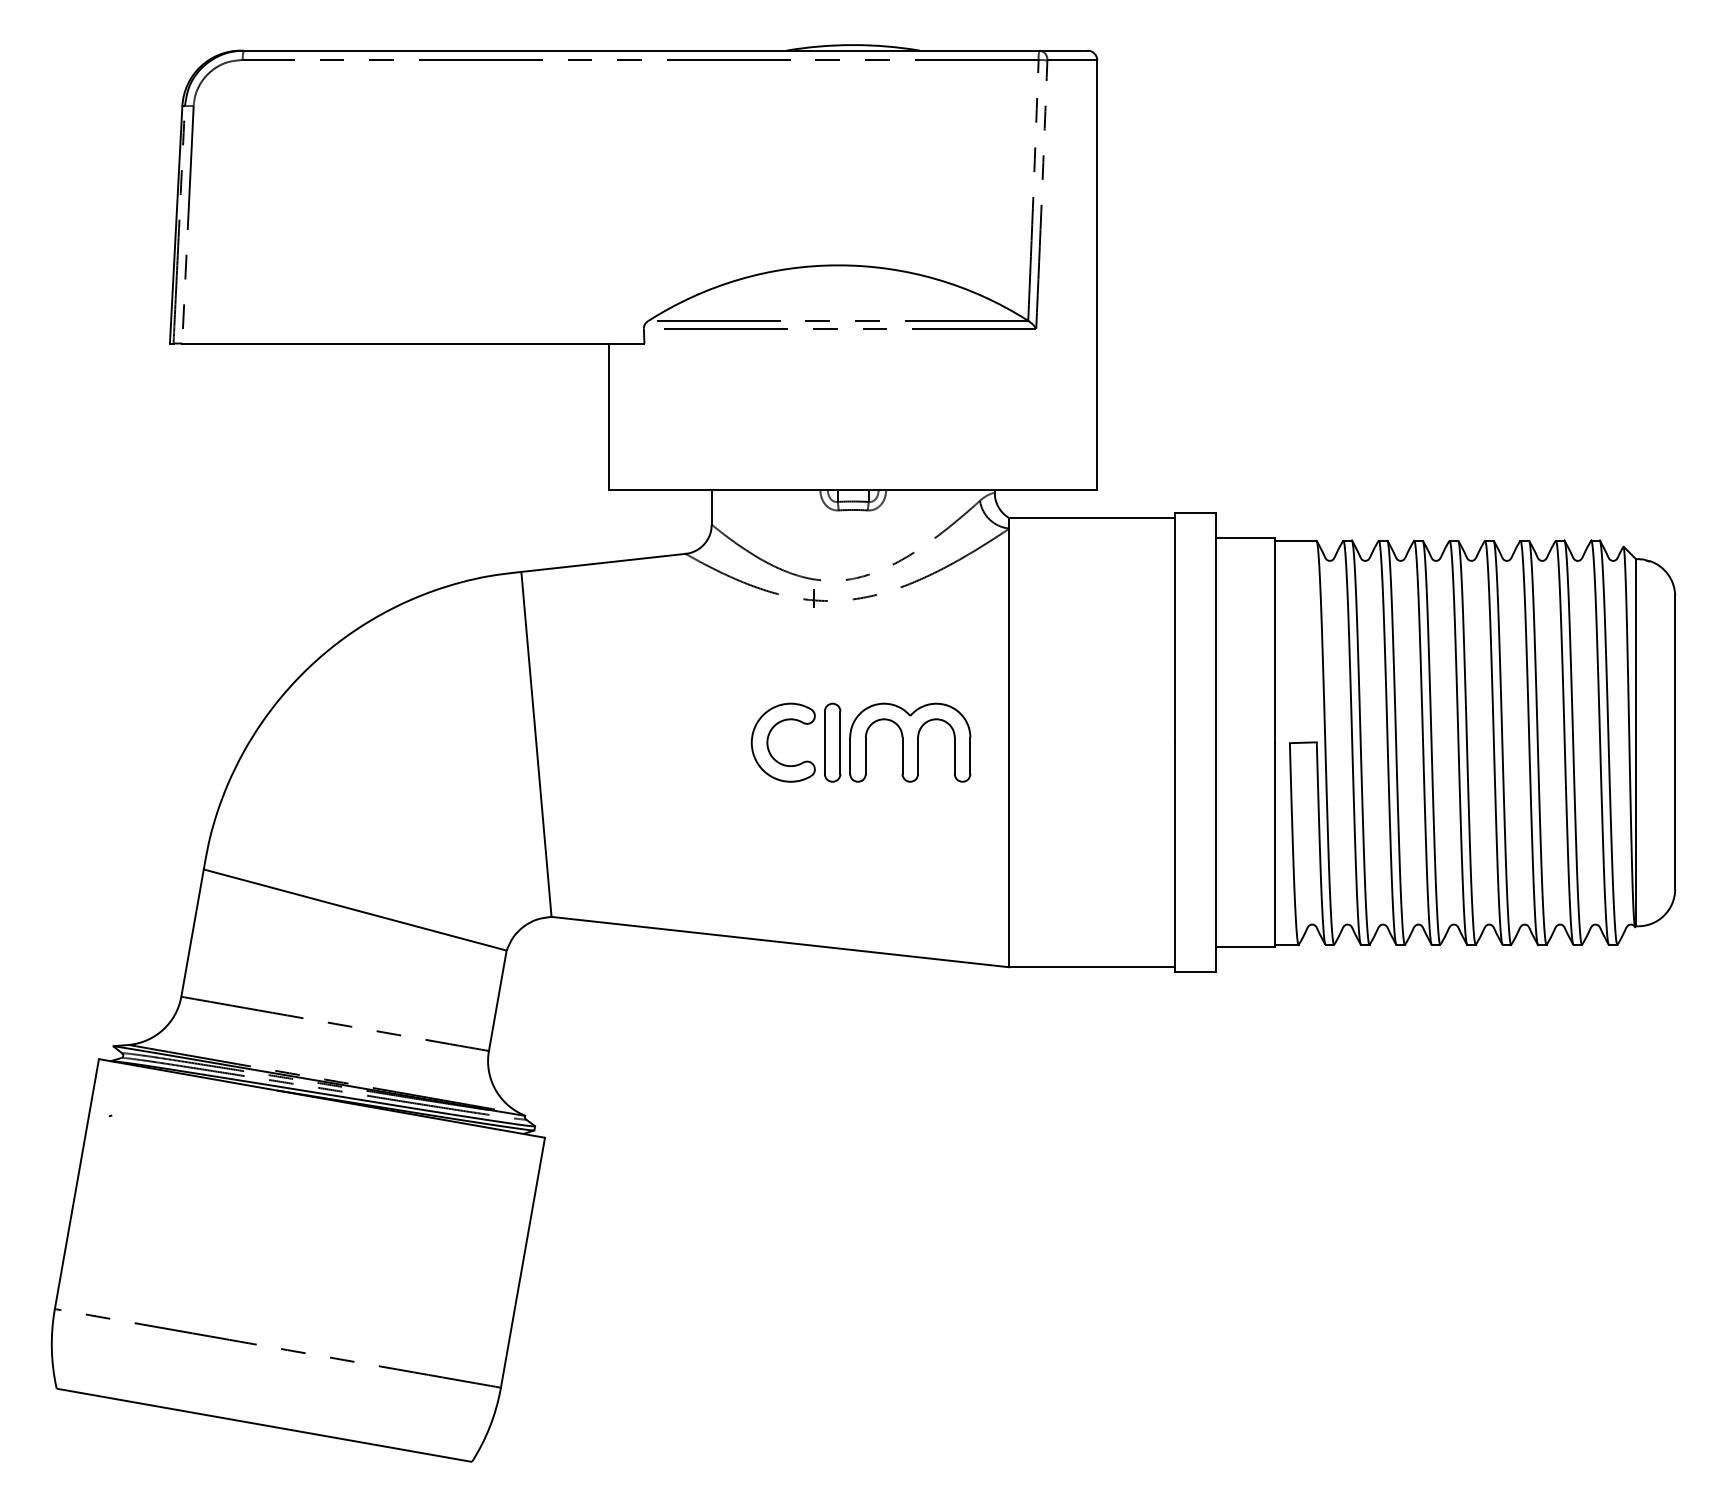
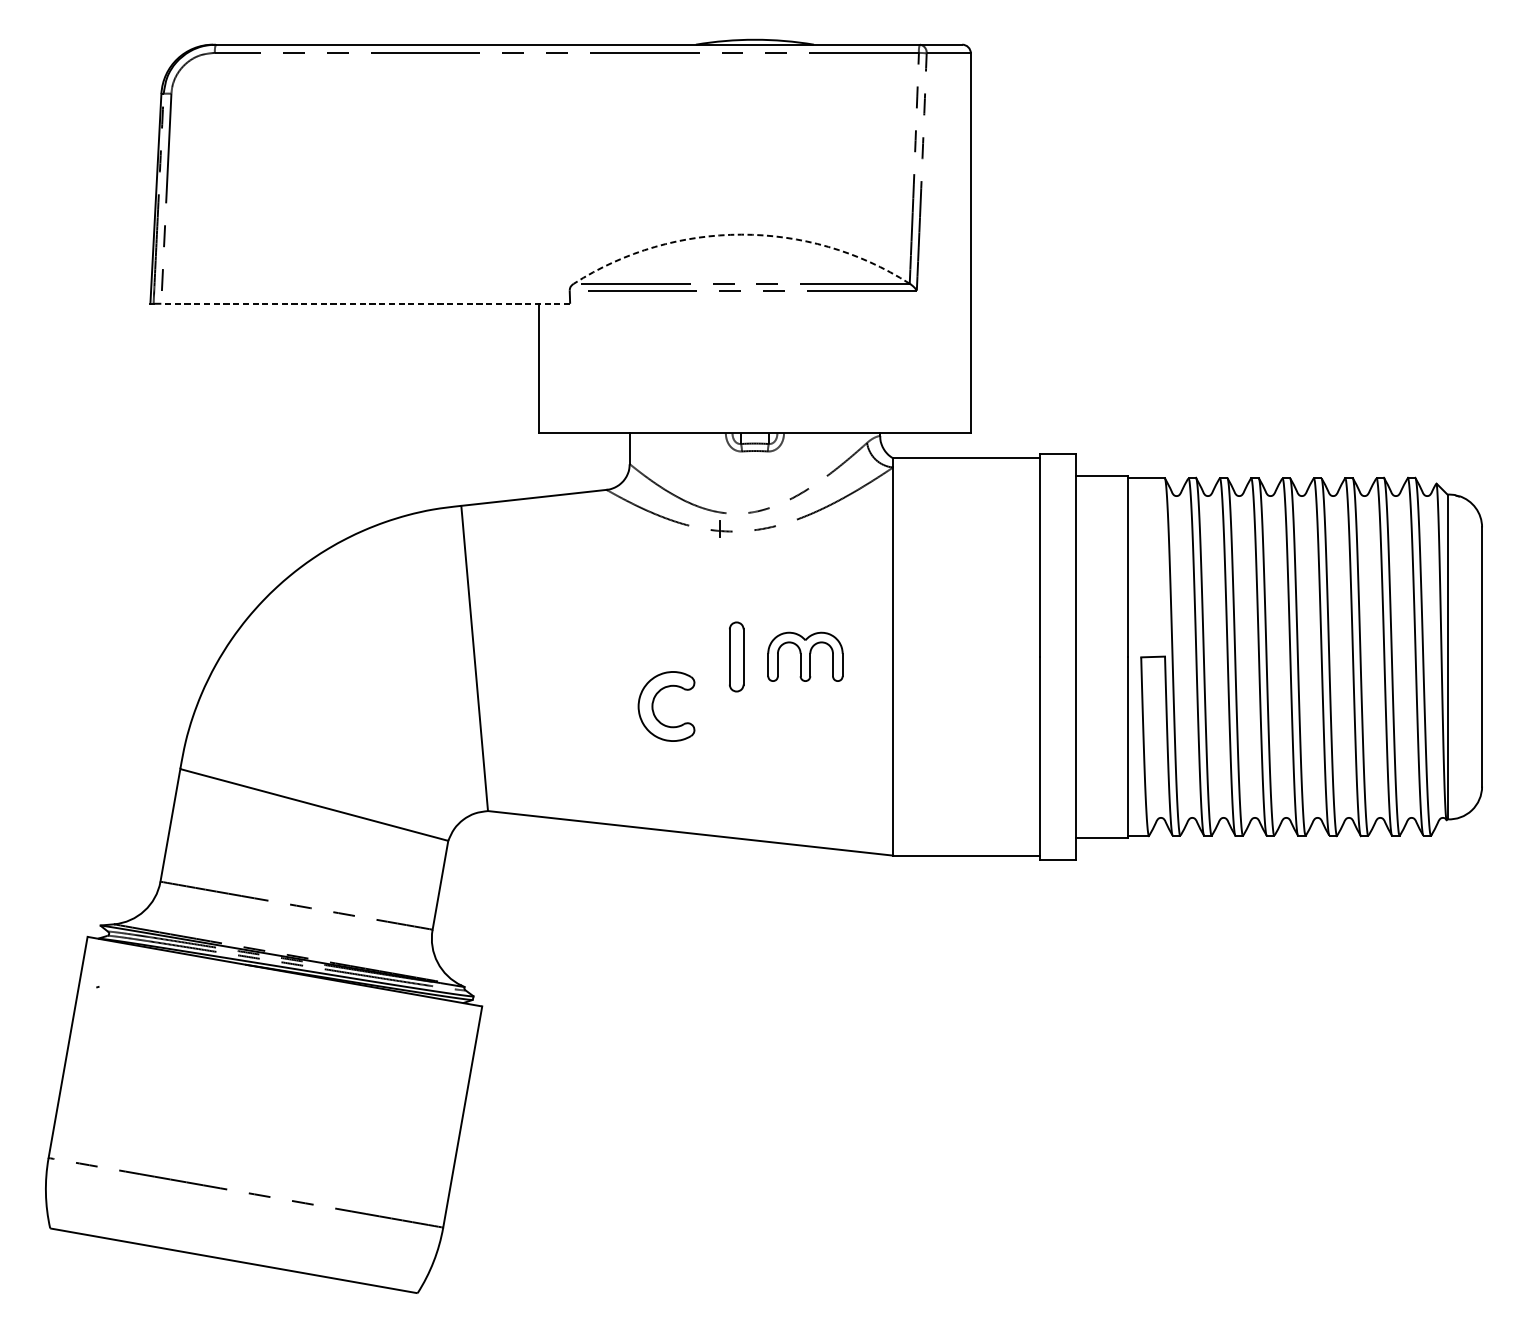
arc: (838, 265) -> (741, 234), solid -> dashed
line: (412, 343) -> (365, 303), solid -> dashed
part: (768, 742) -> (653, 706), moved
part: (910, 742) -> (805, 656), size x0.7

